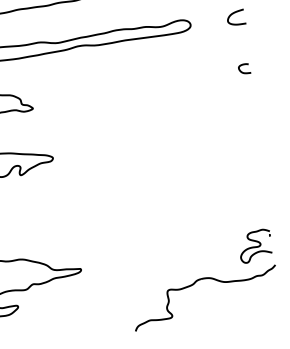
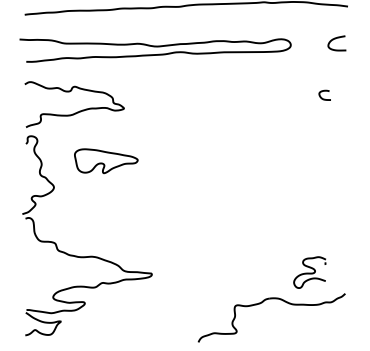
curve: (241, 66) -> (322, 92), moved
part: (255, 246) -> (309, 272), moved

